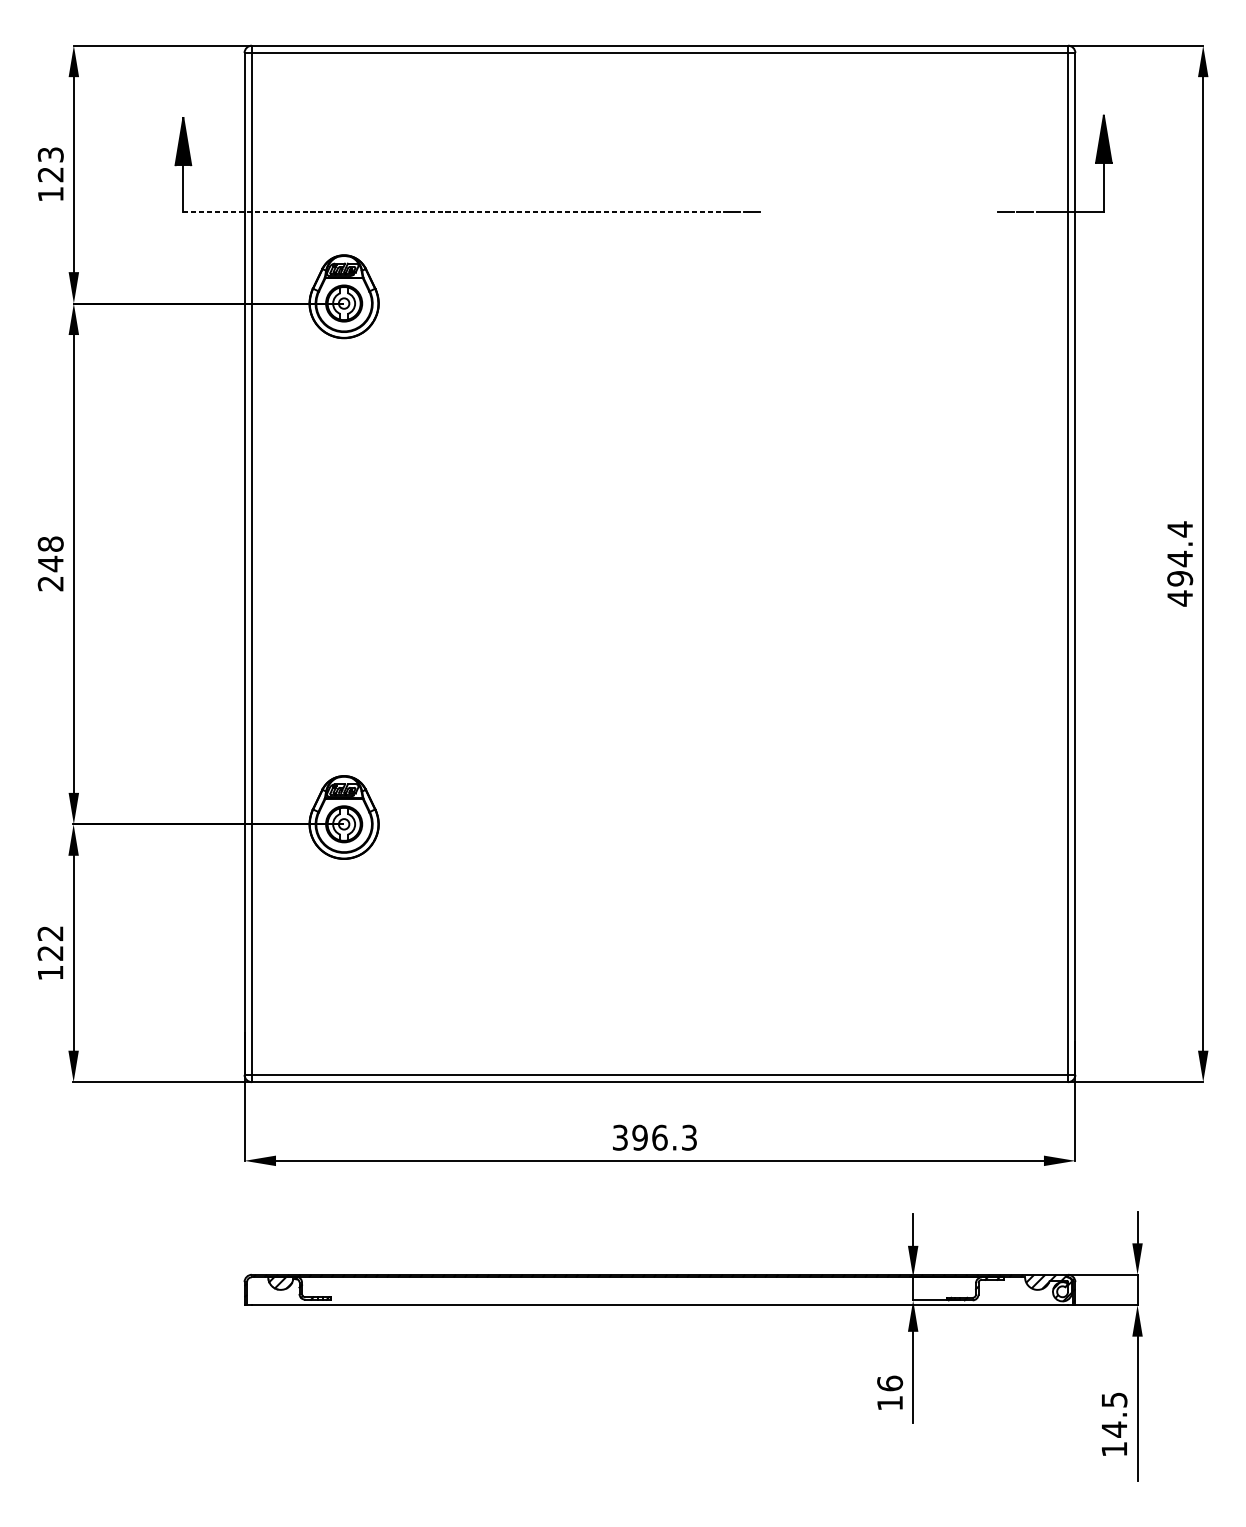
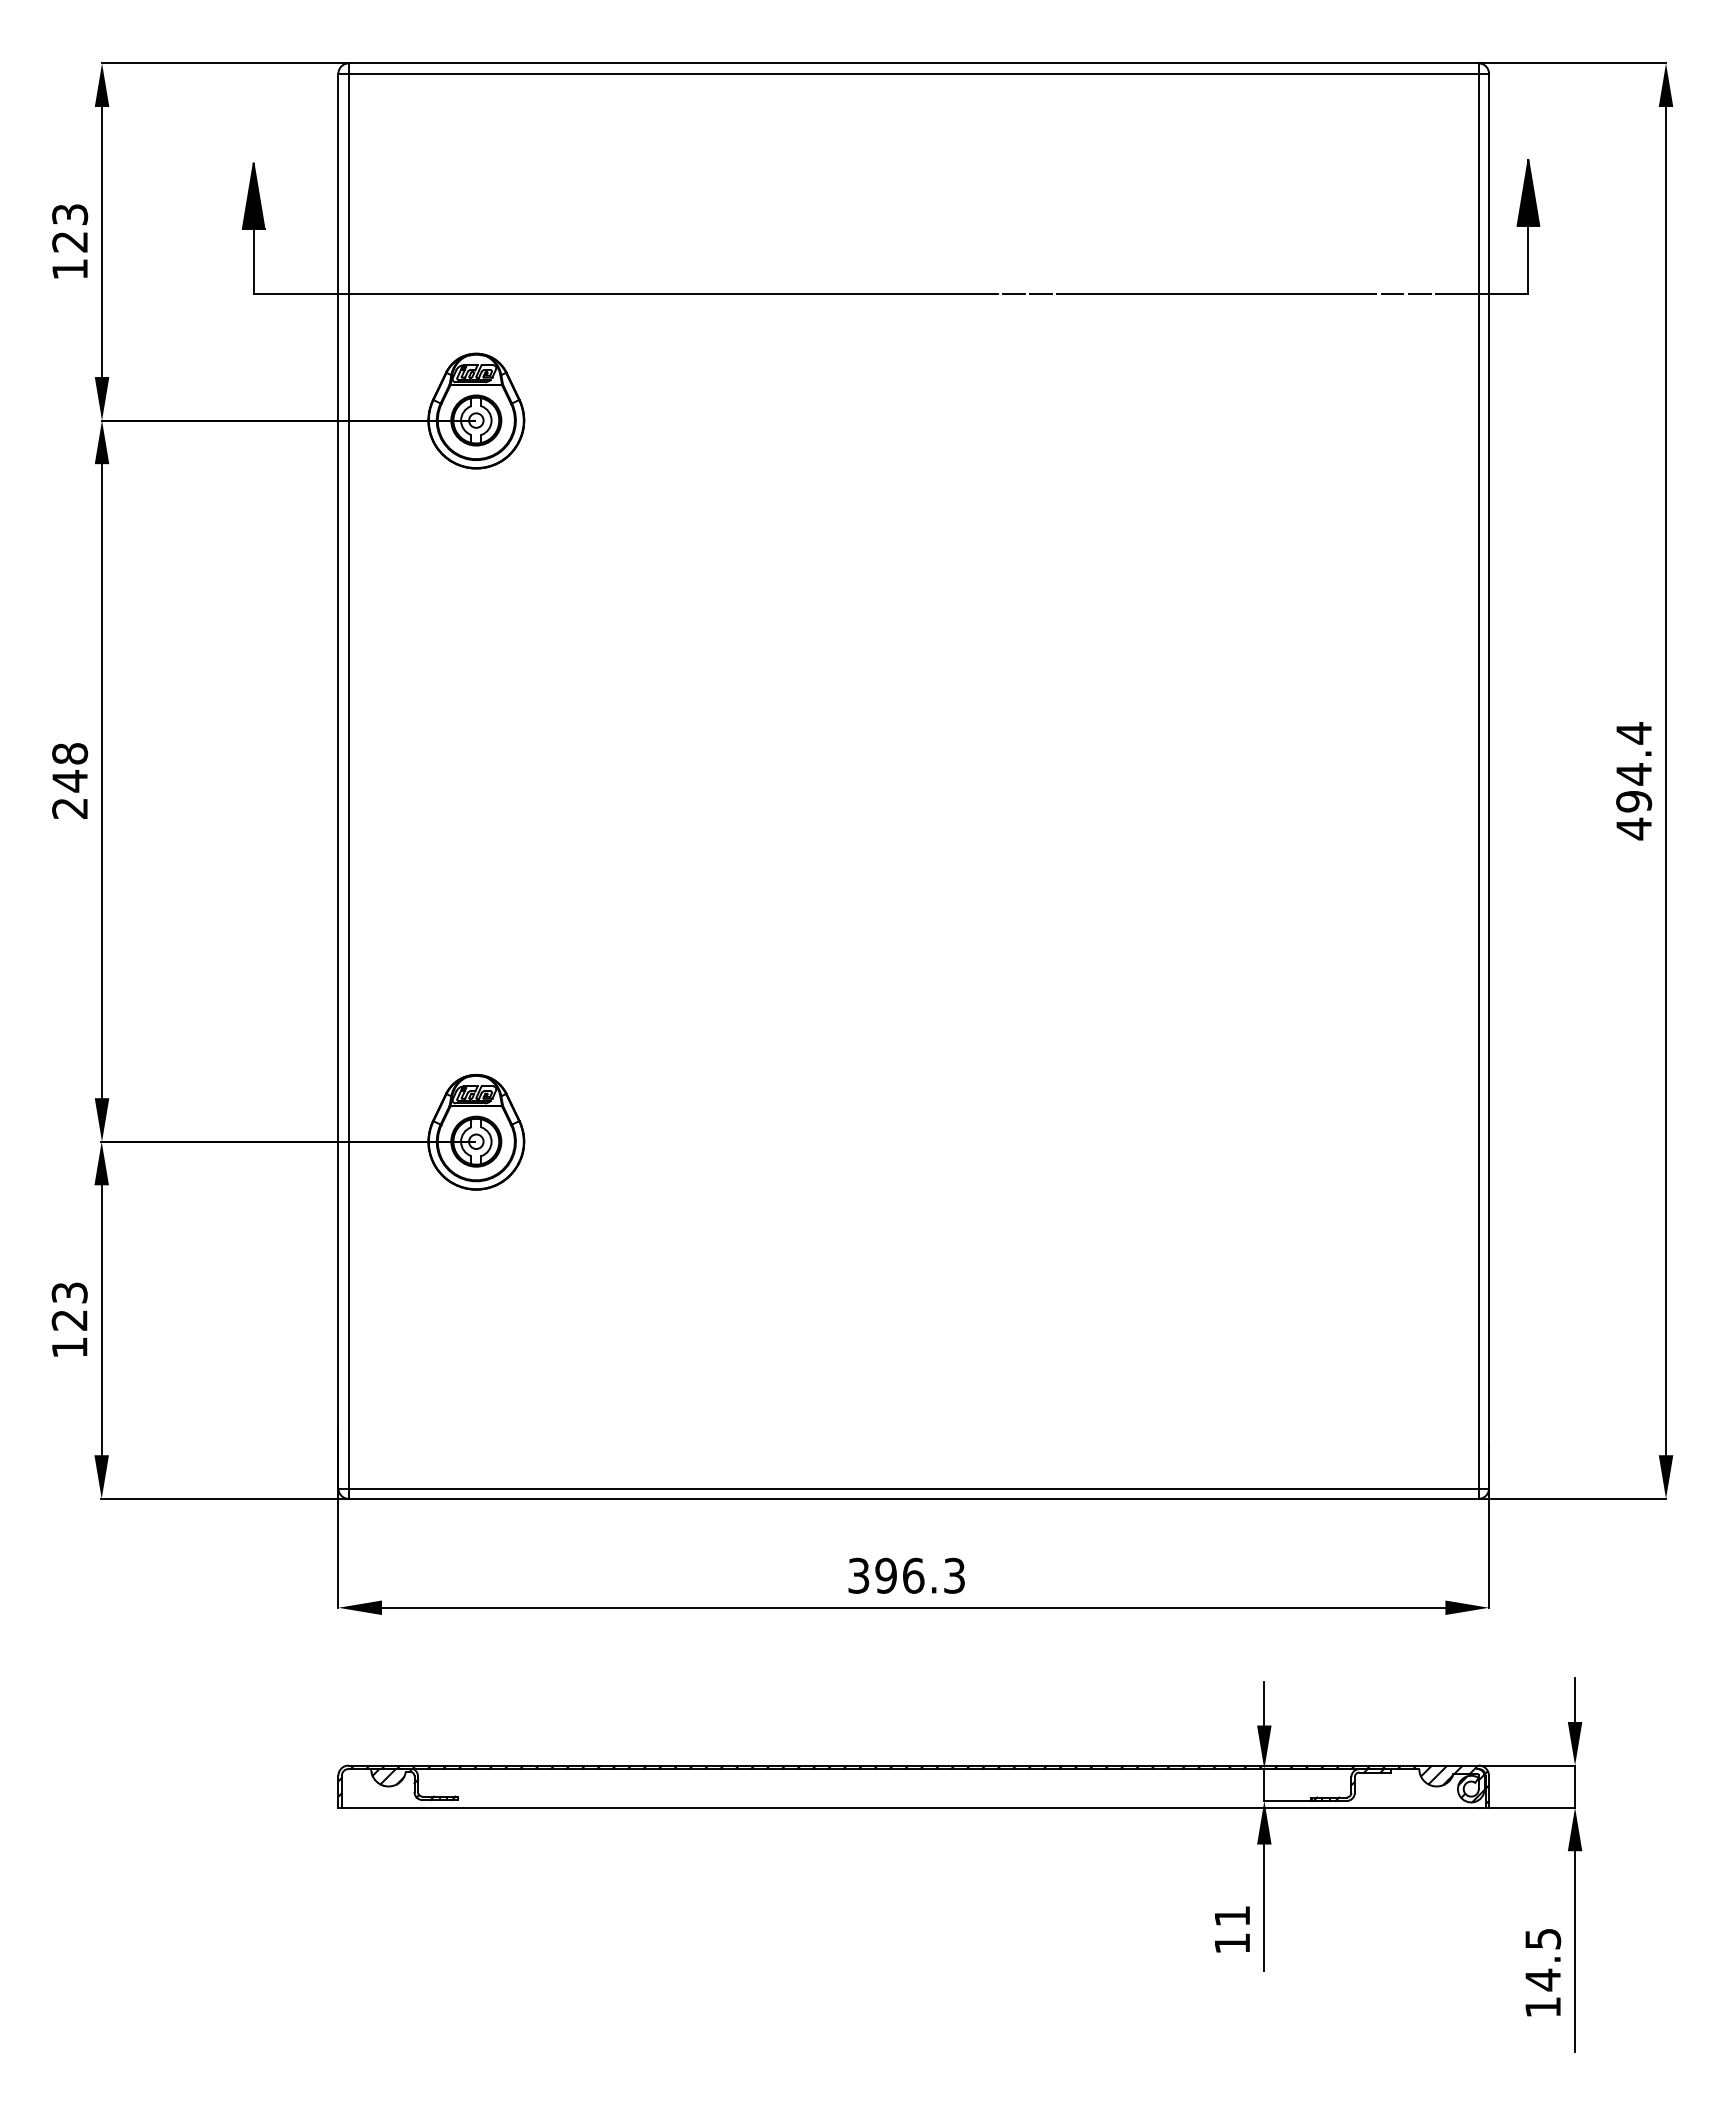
line: (451, 212) -> (625, 294), dashed -> solid
line: (878, 212) -> (1216, 294), added
text: (50, 933) -> (69, 1292), 122 -> 123
text: (890, 1383) -> (1232, 1915), 16 -> 11

